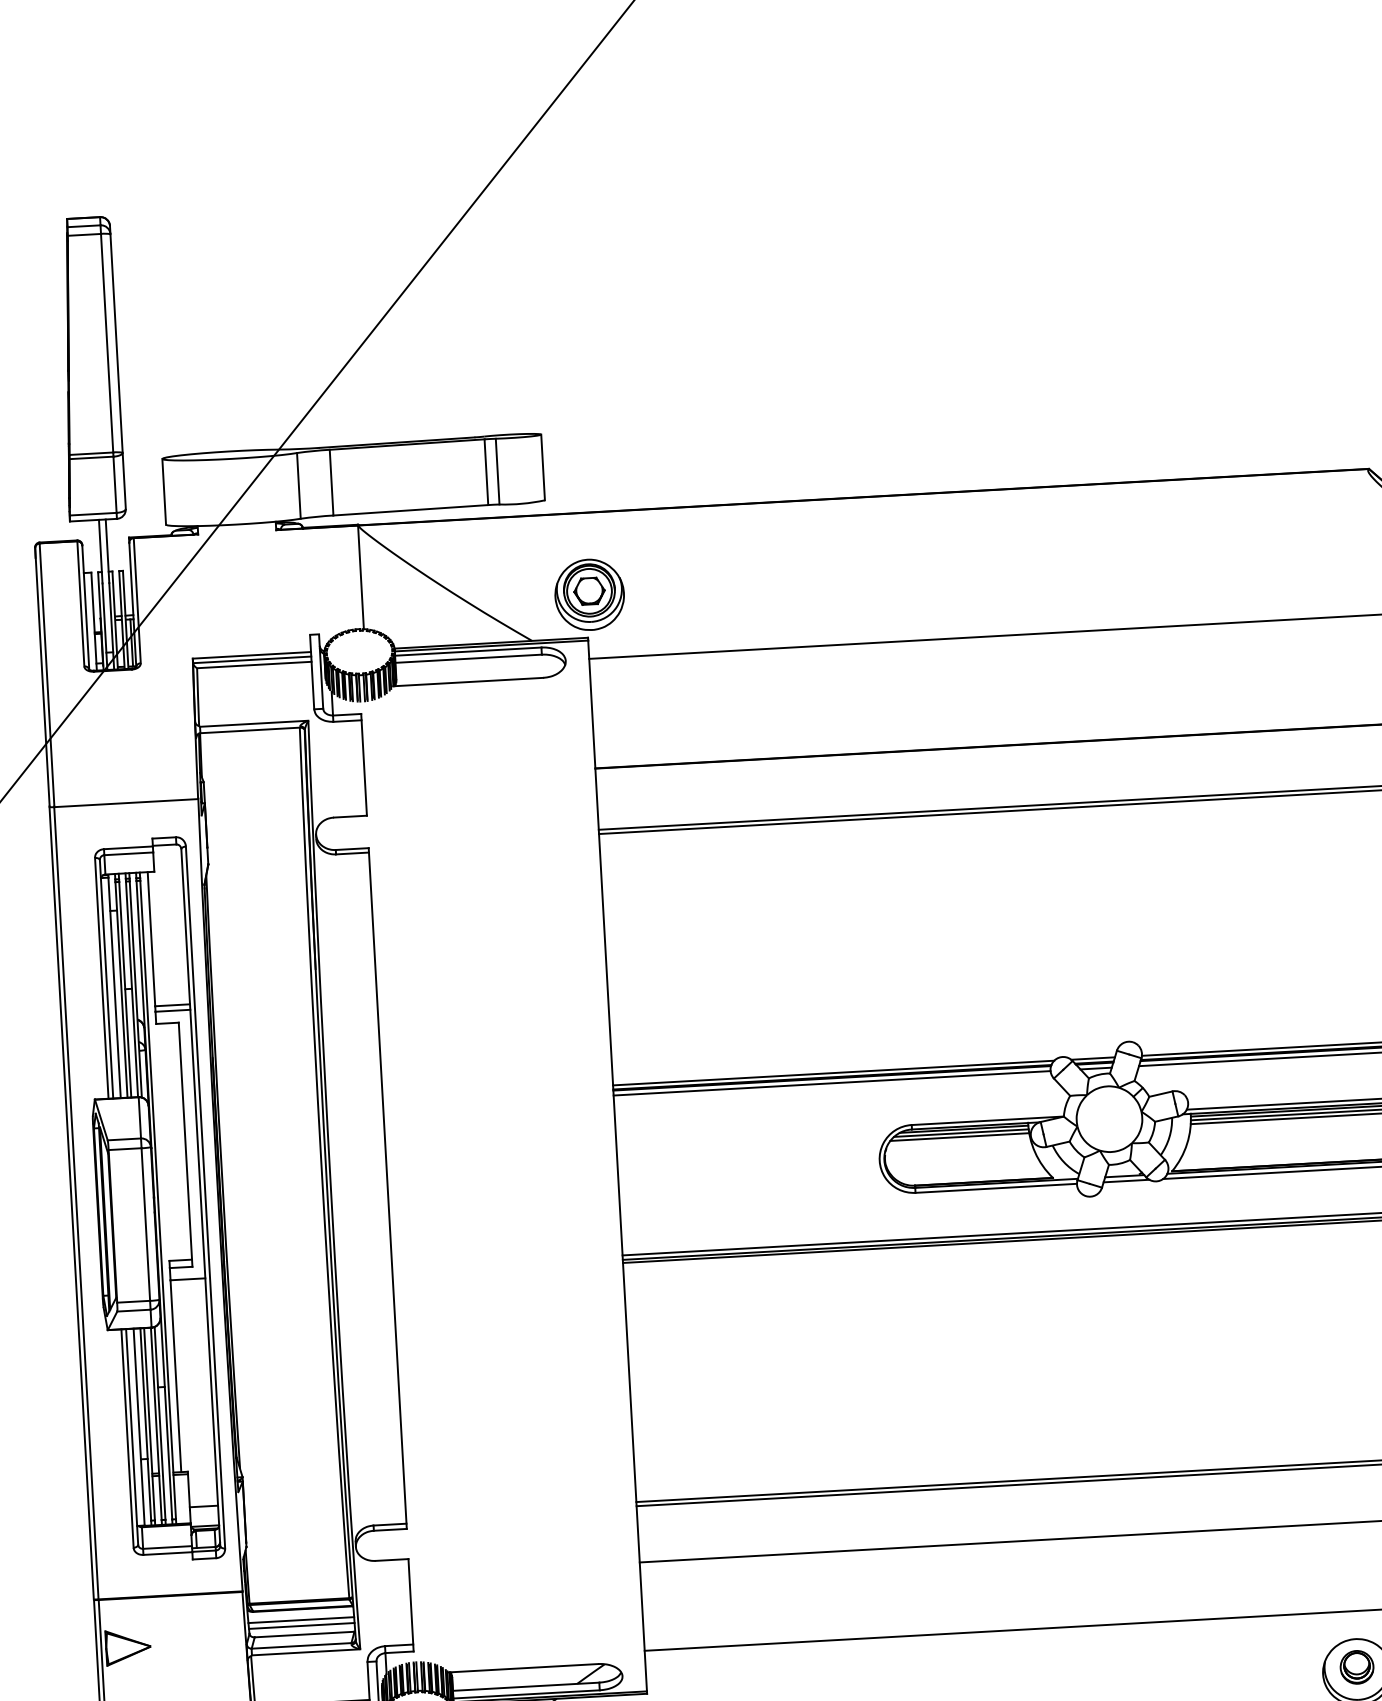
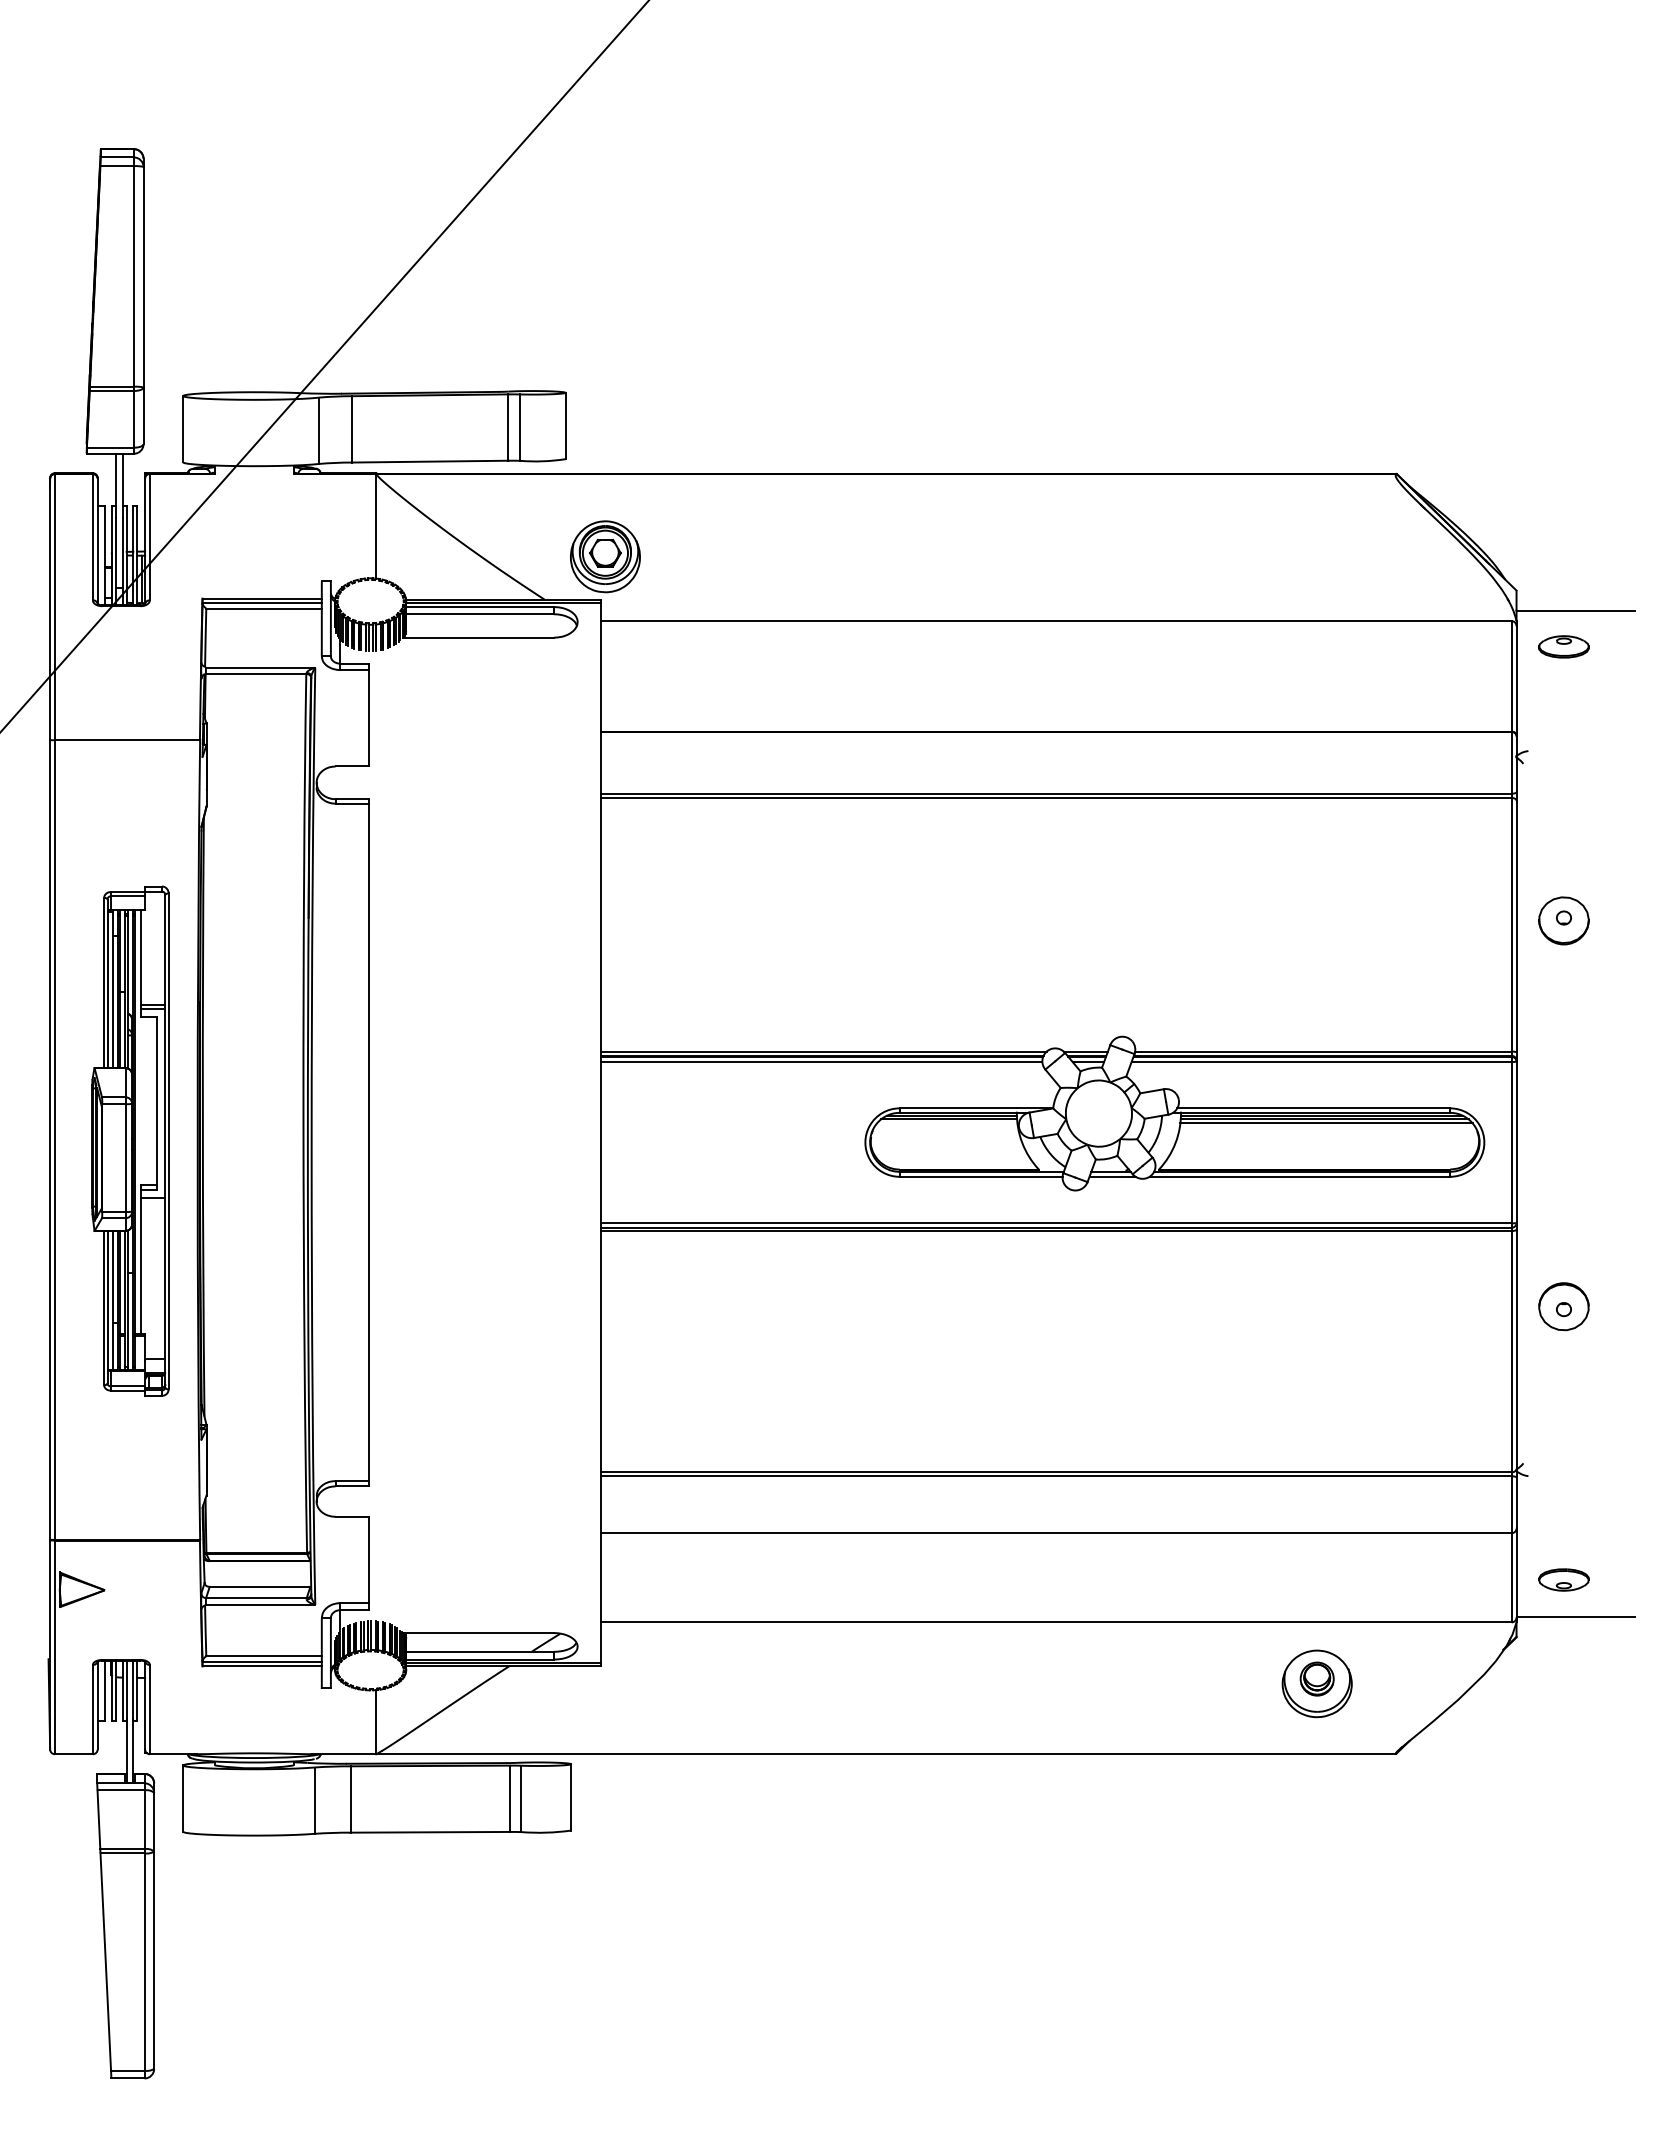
line: (959, 1137) -> (947, 1123), removed
part: (151, 1199) -> (130, 1140), size x0.7
line: (301, 1620) -> (257, 1572), removed
line: (301, 1626) -> (257, 1578), removed

